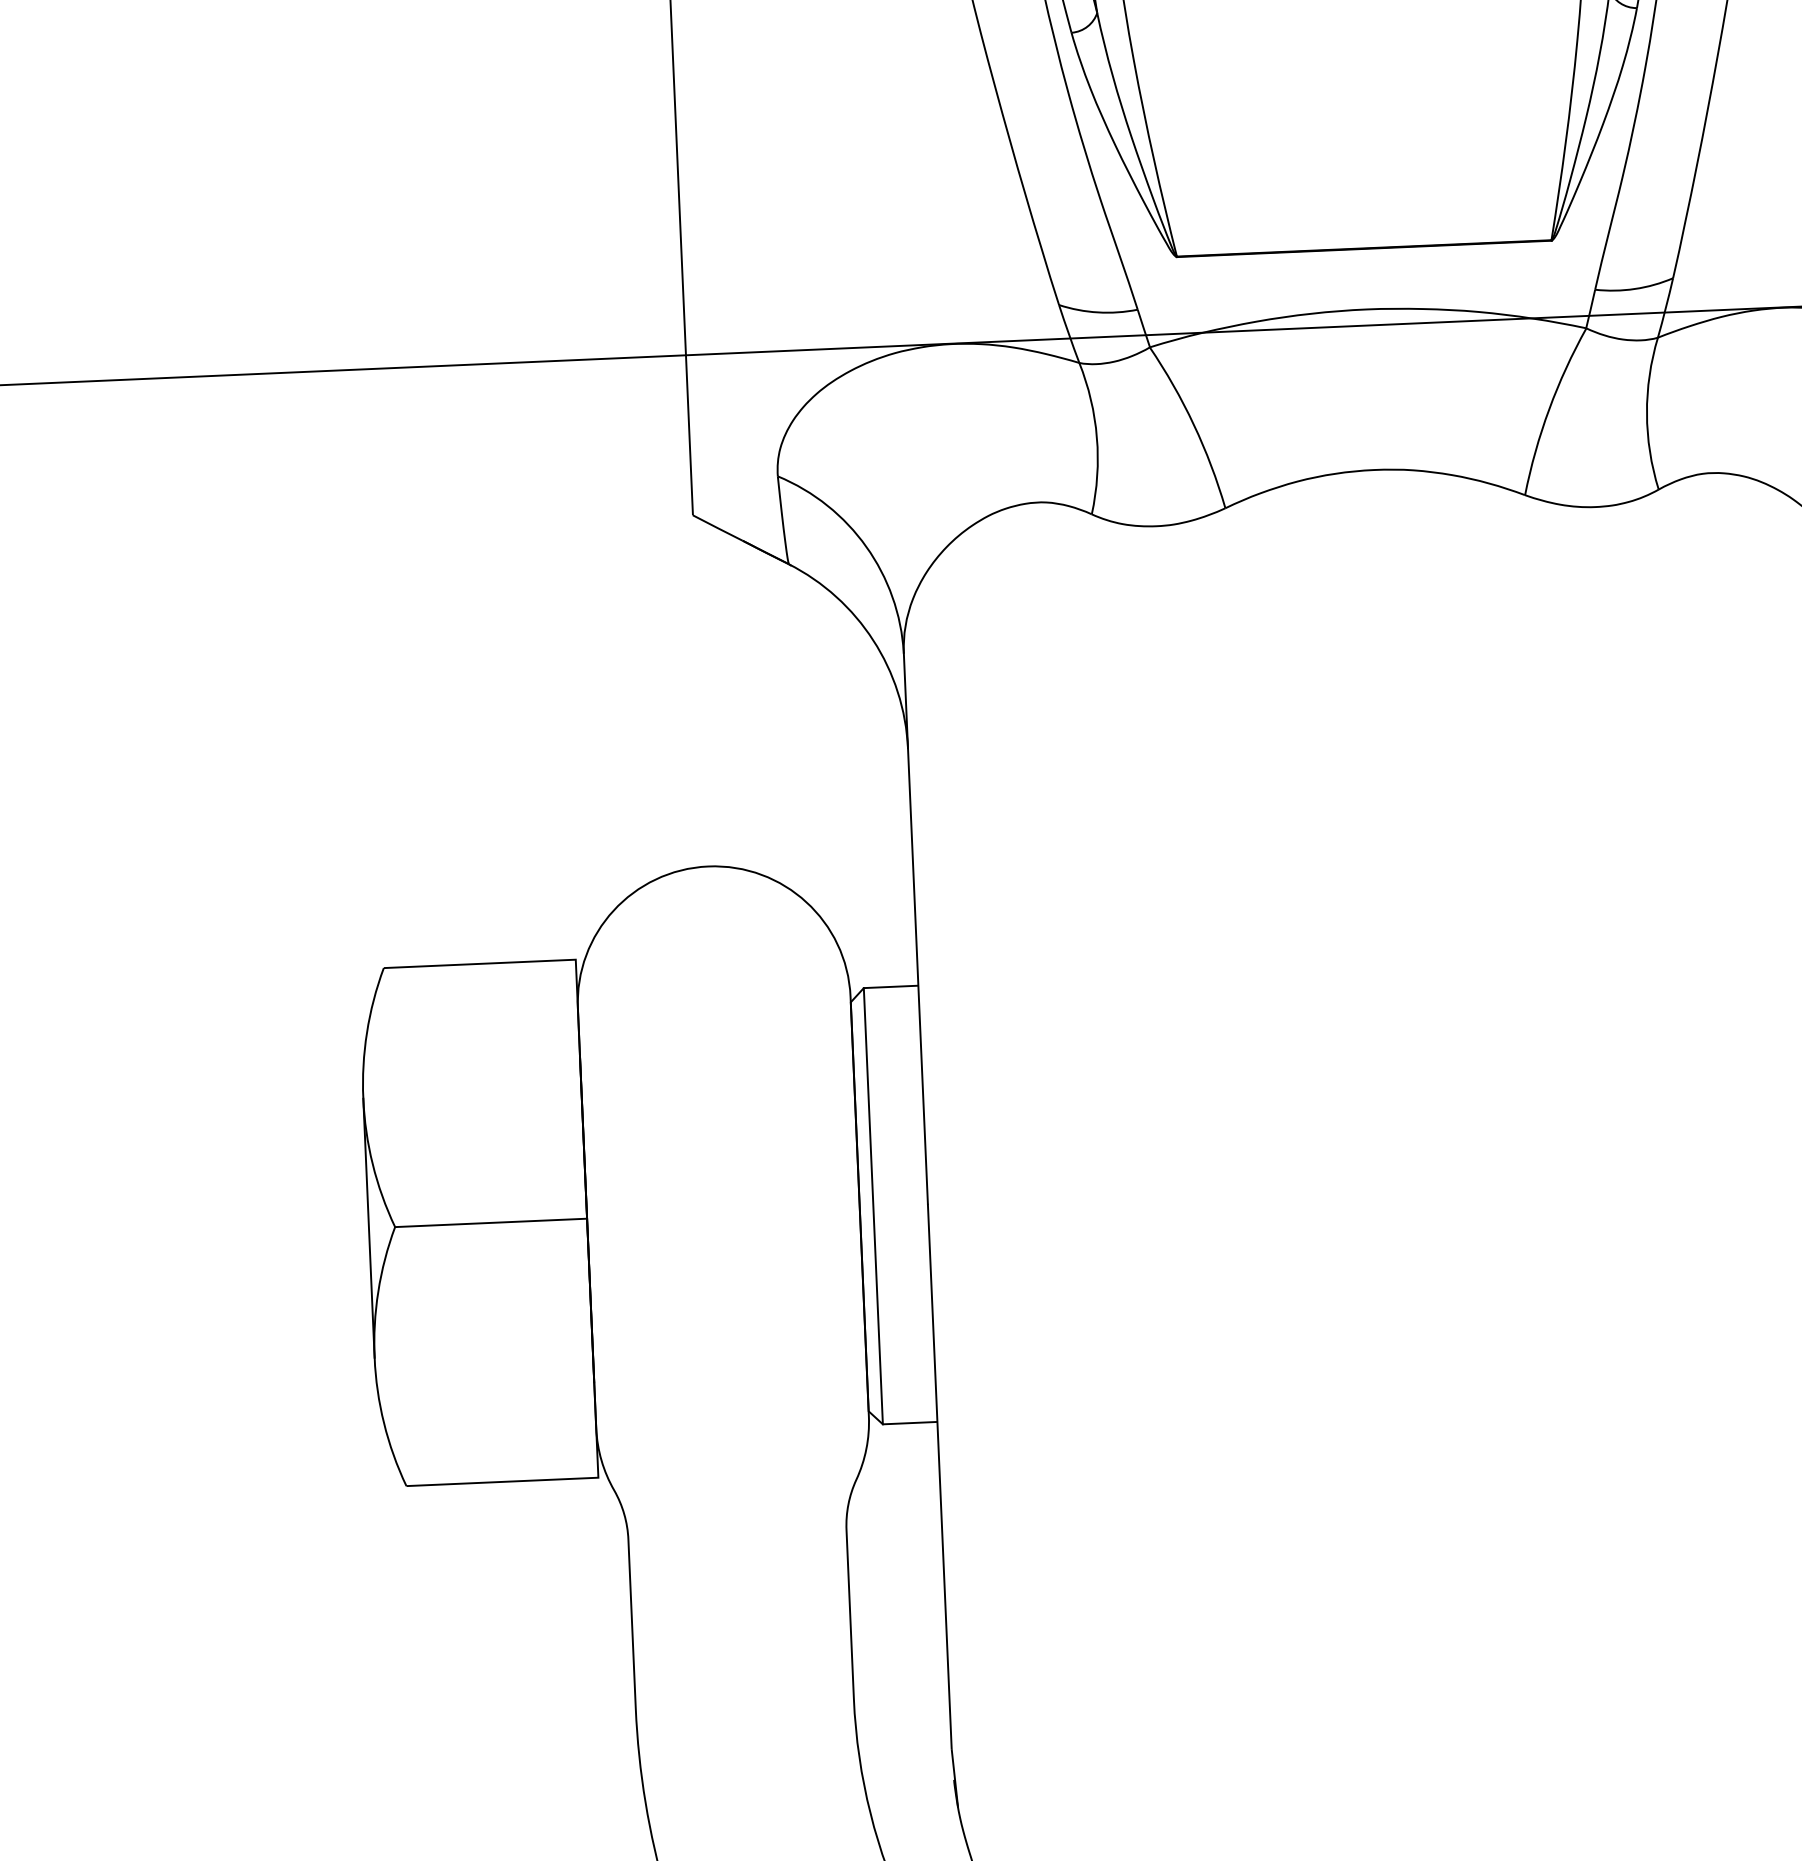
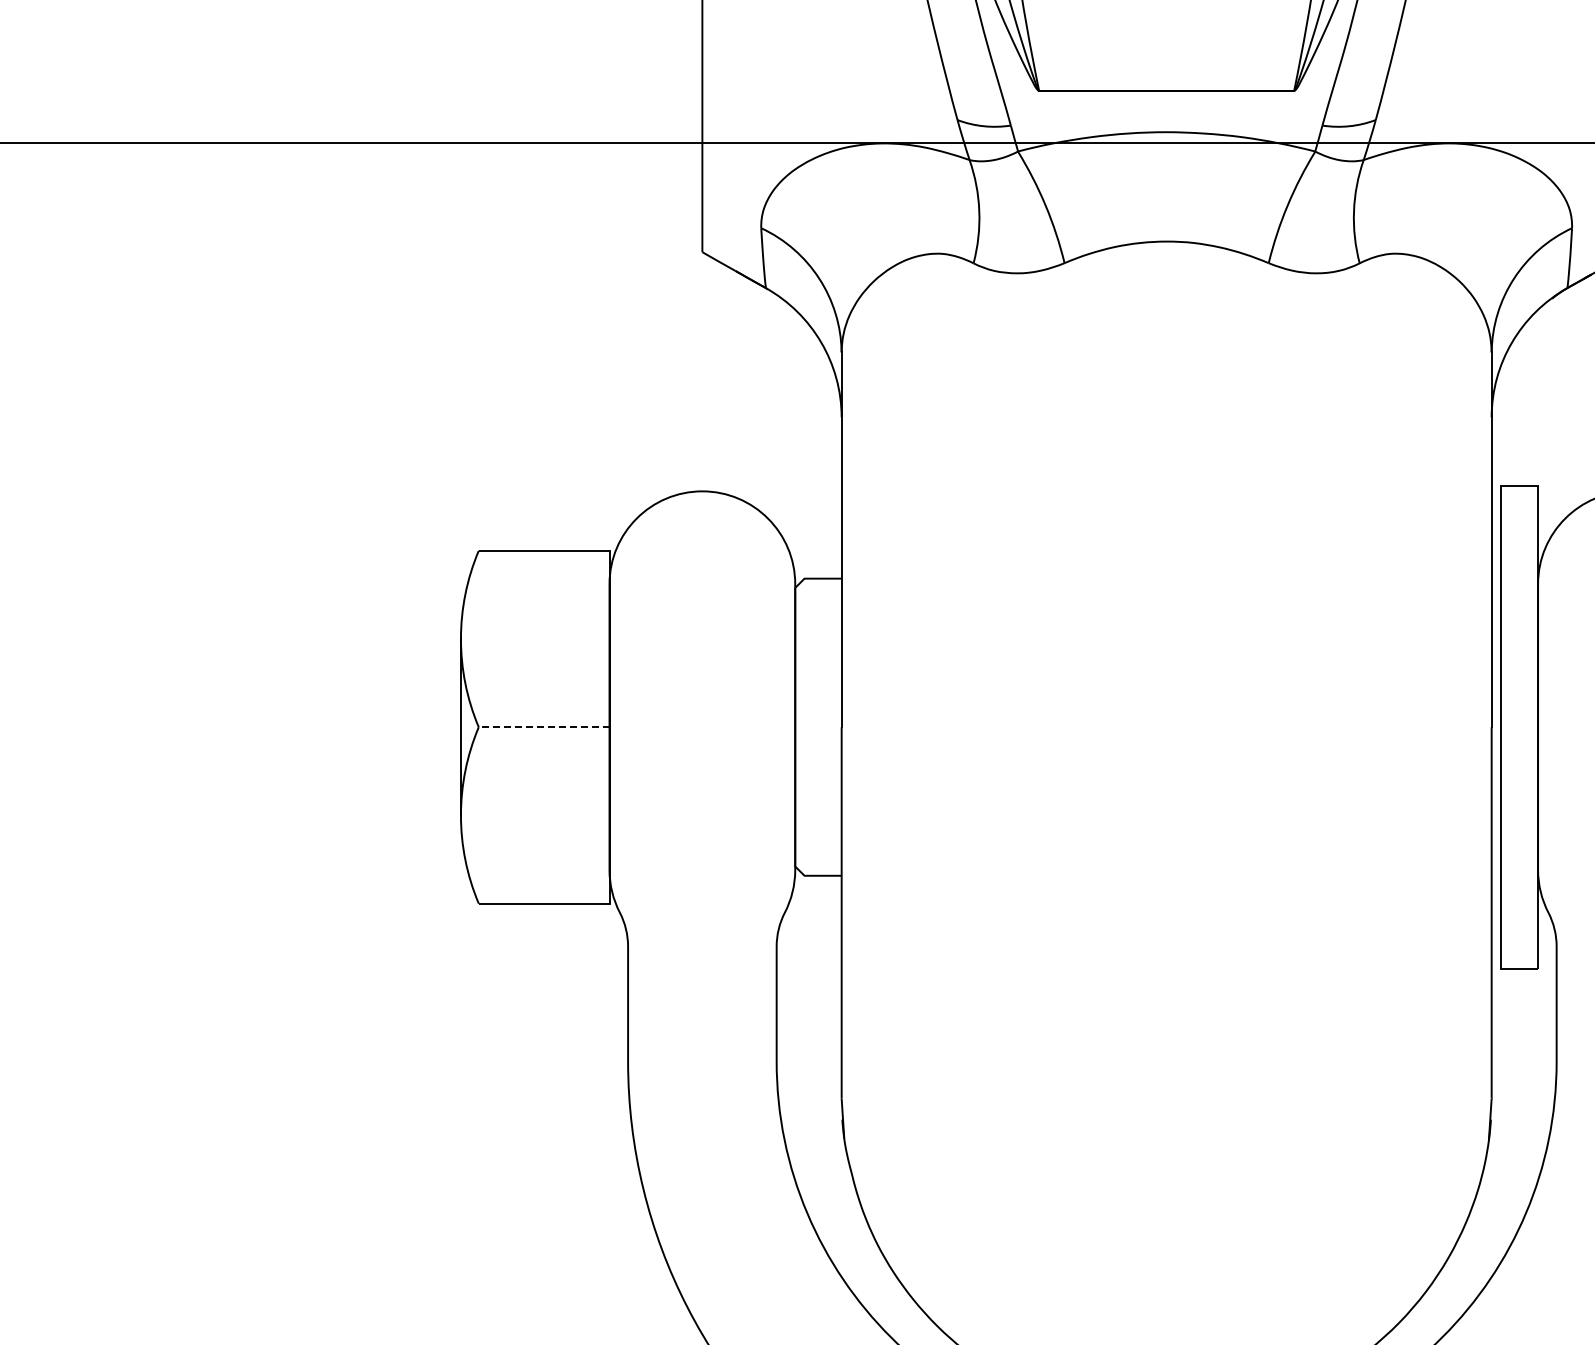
line: (873, 1205) -> (804, 726), removed
line: (490, 1223) -> (543, 727), solid -> dashed

